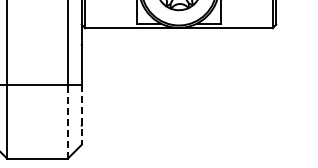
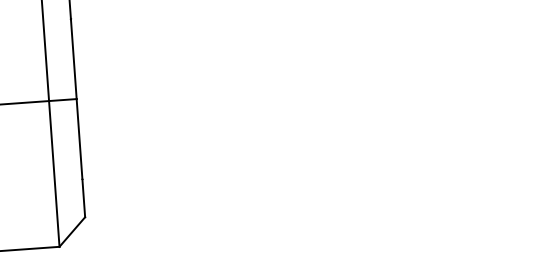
line: (81, 114) -> (80, 157), dashed -> solid
line: (67, 121) -> (53, 173), dashed -> solid

